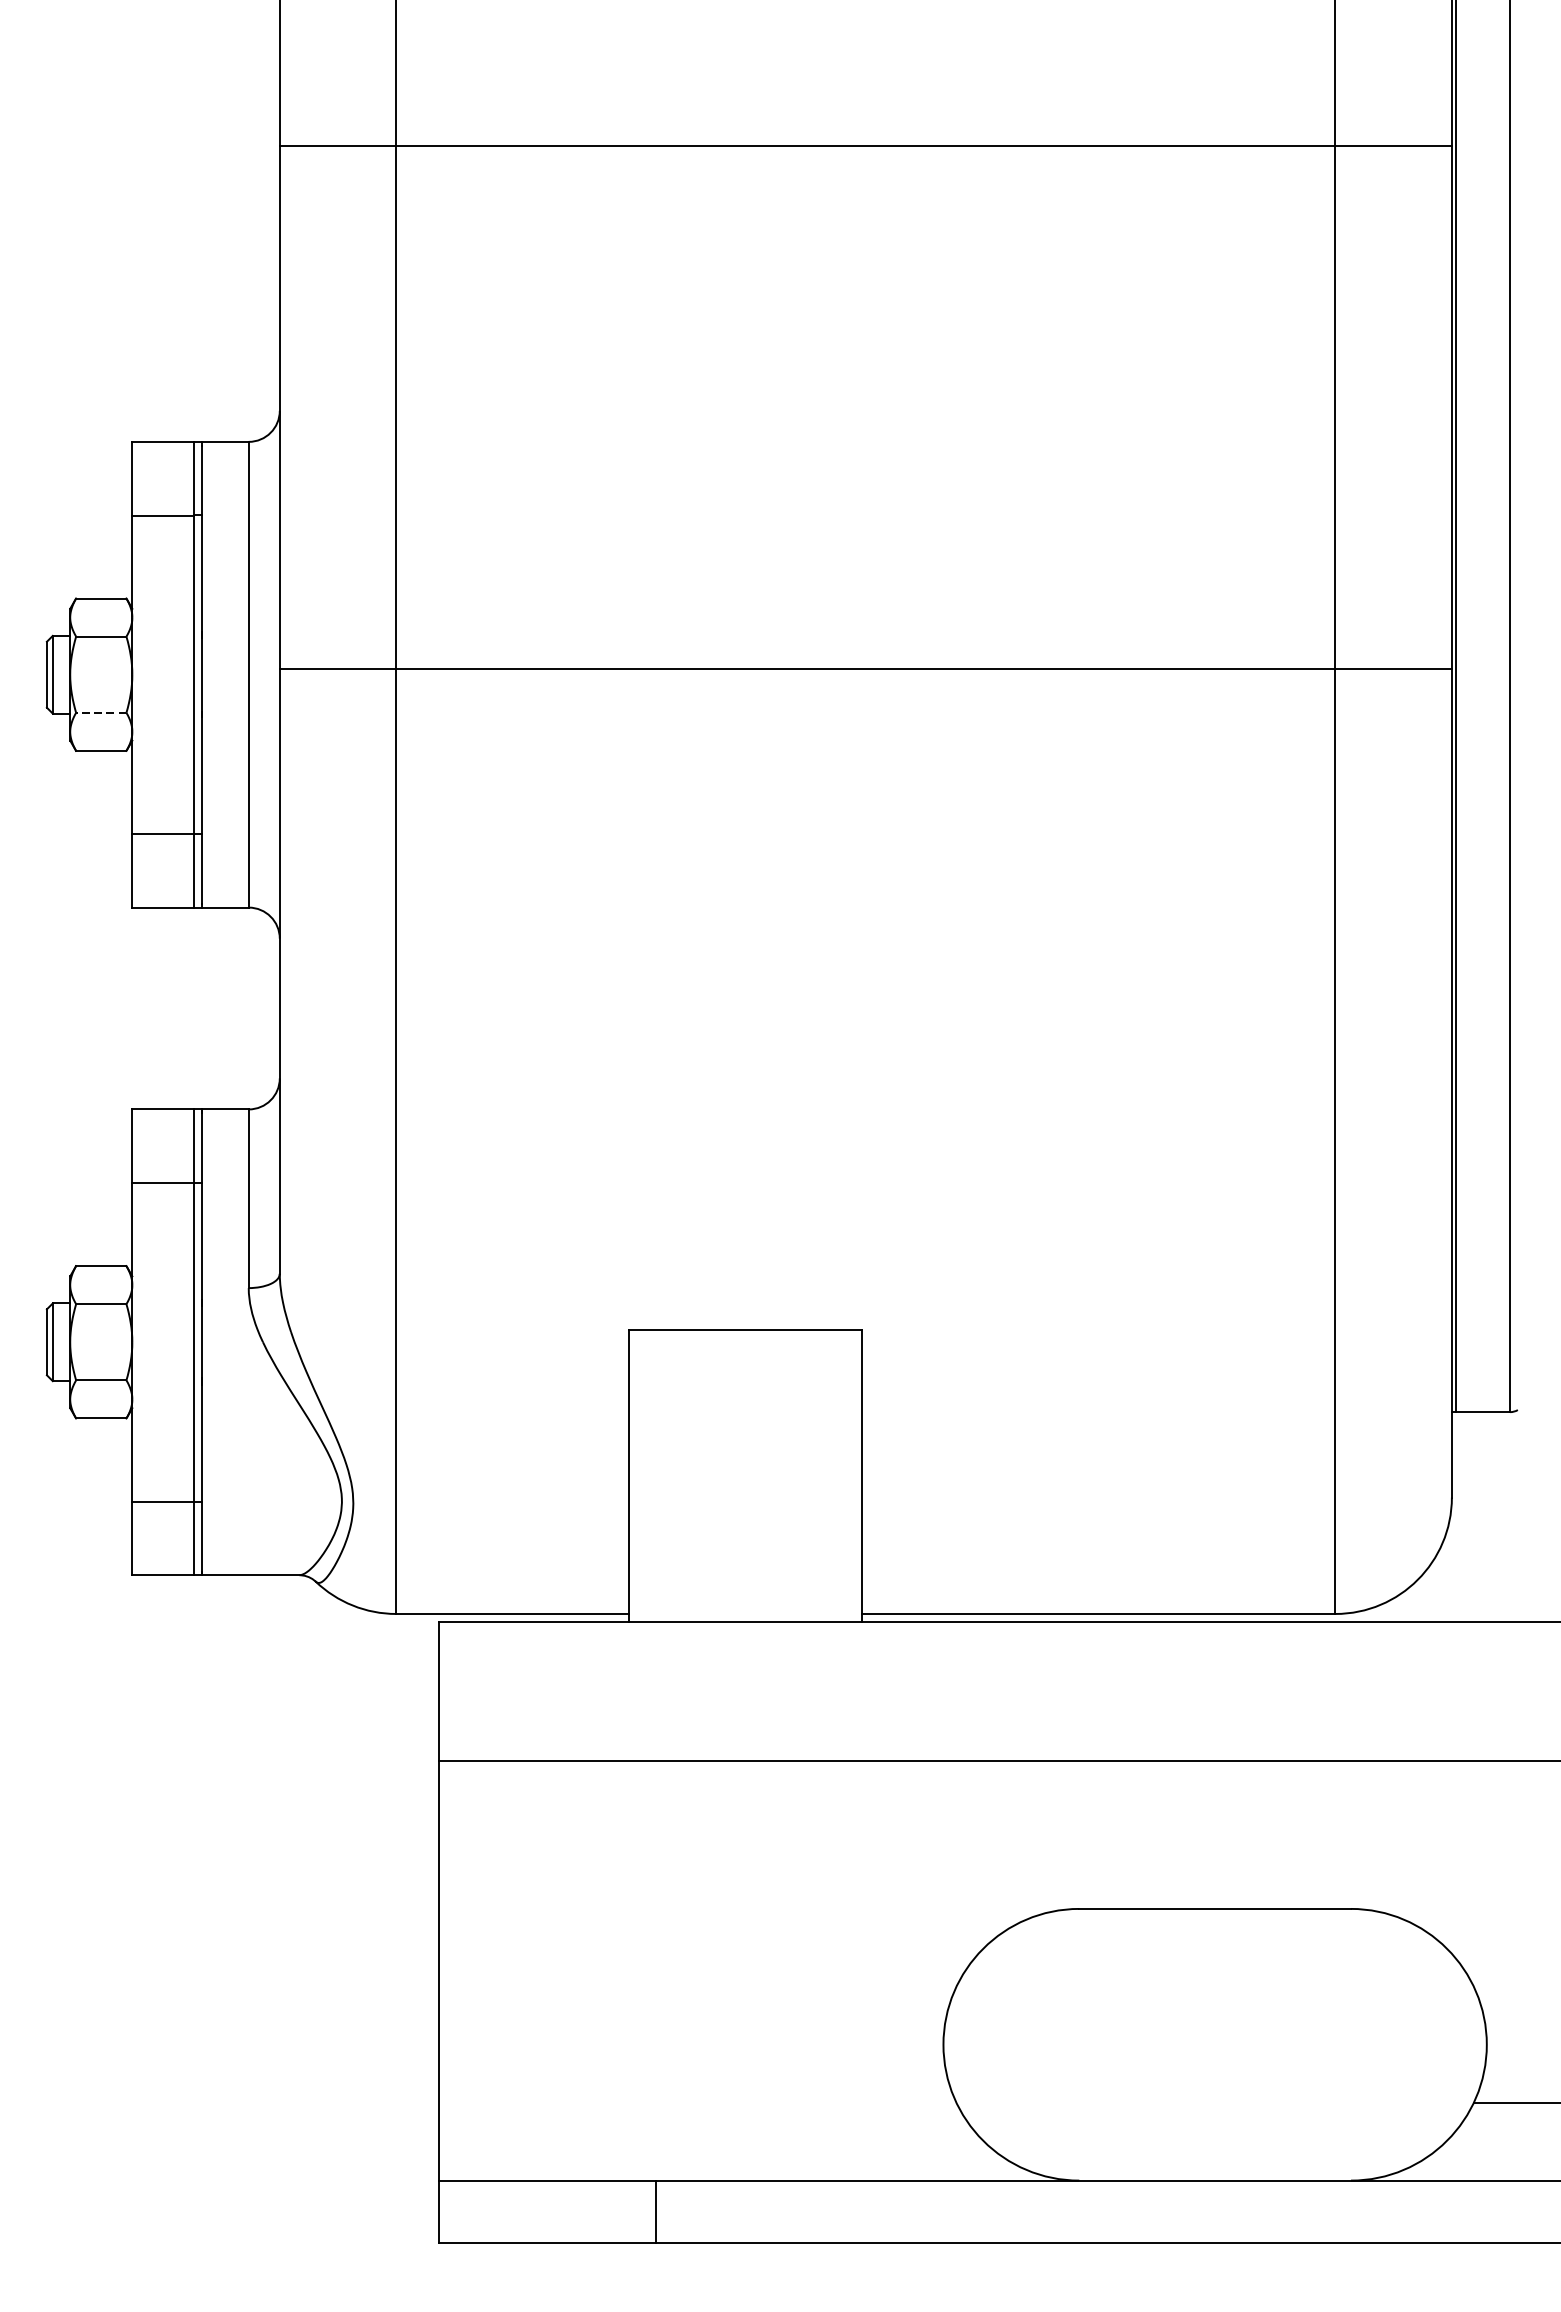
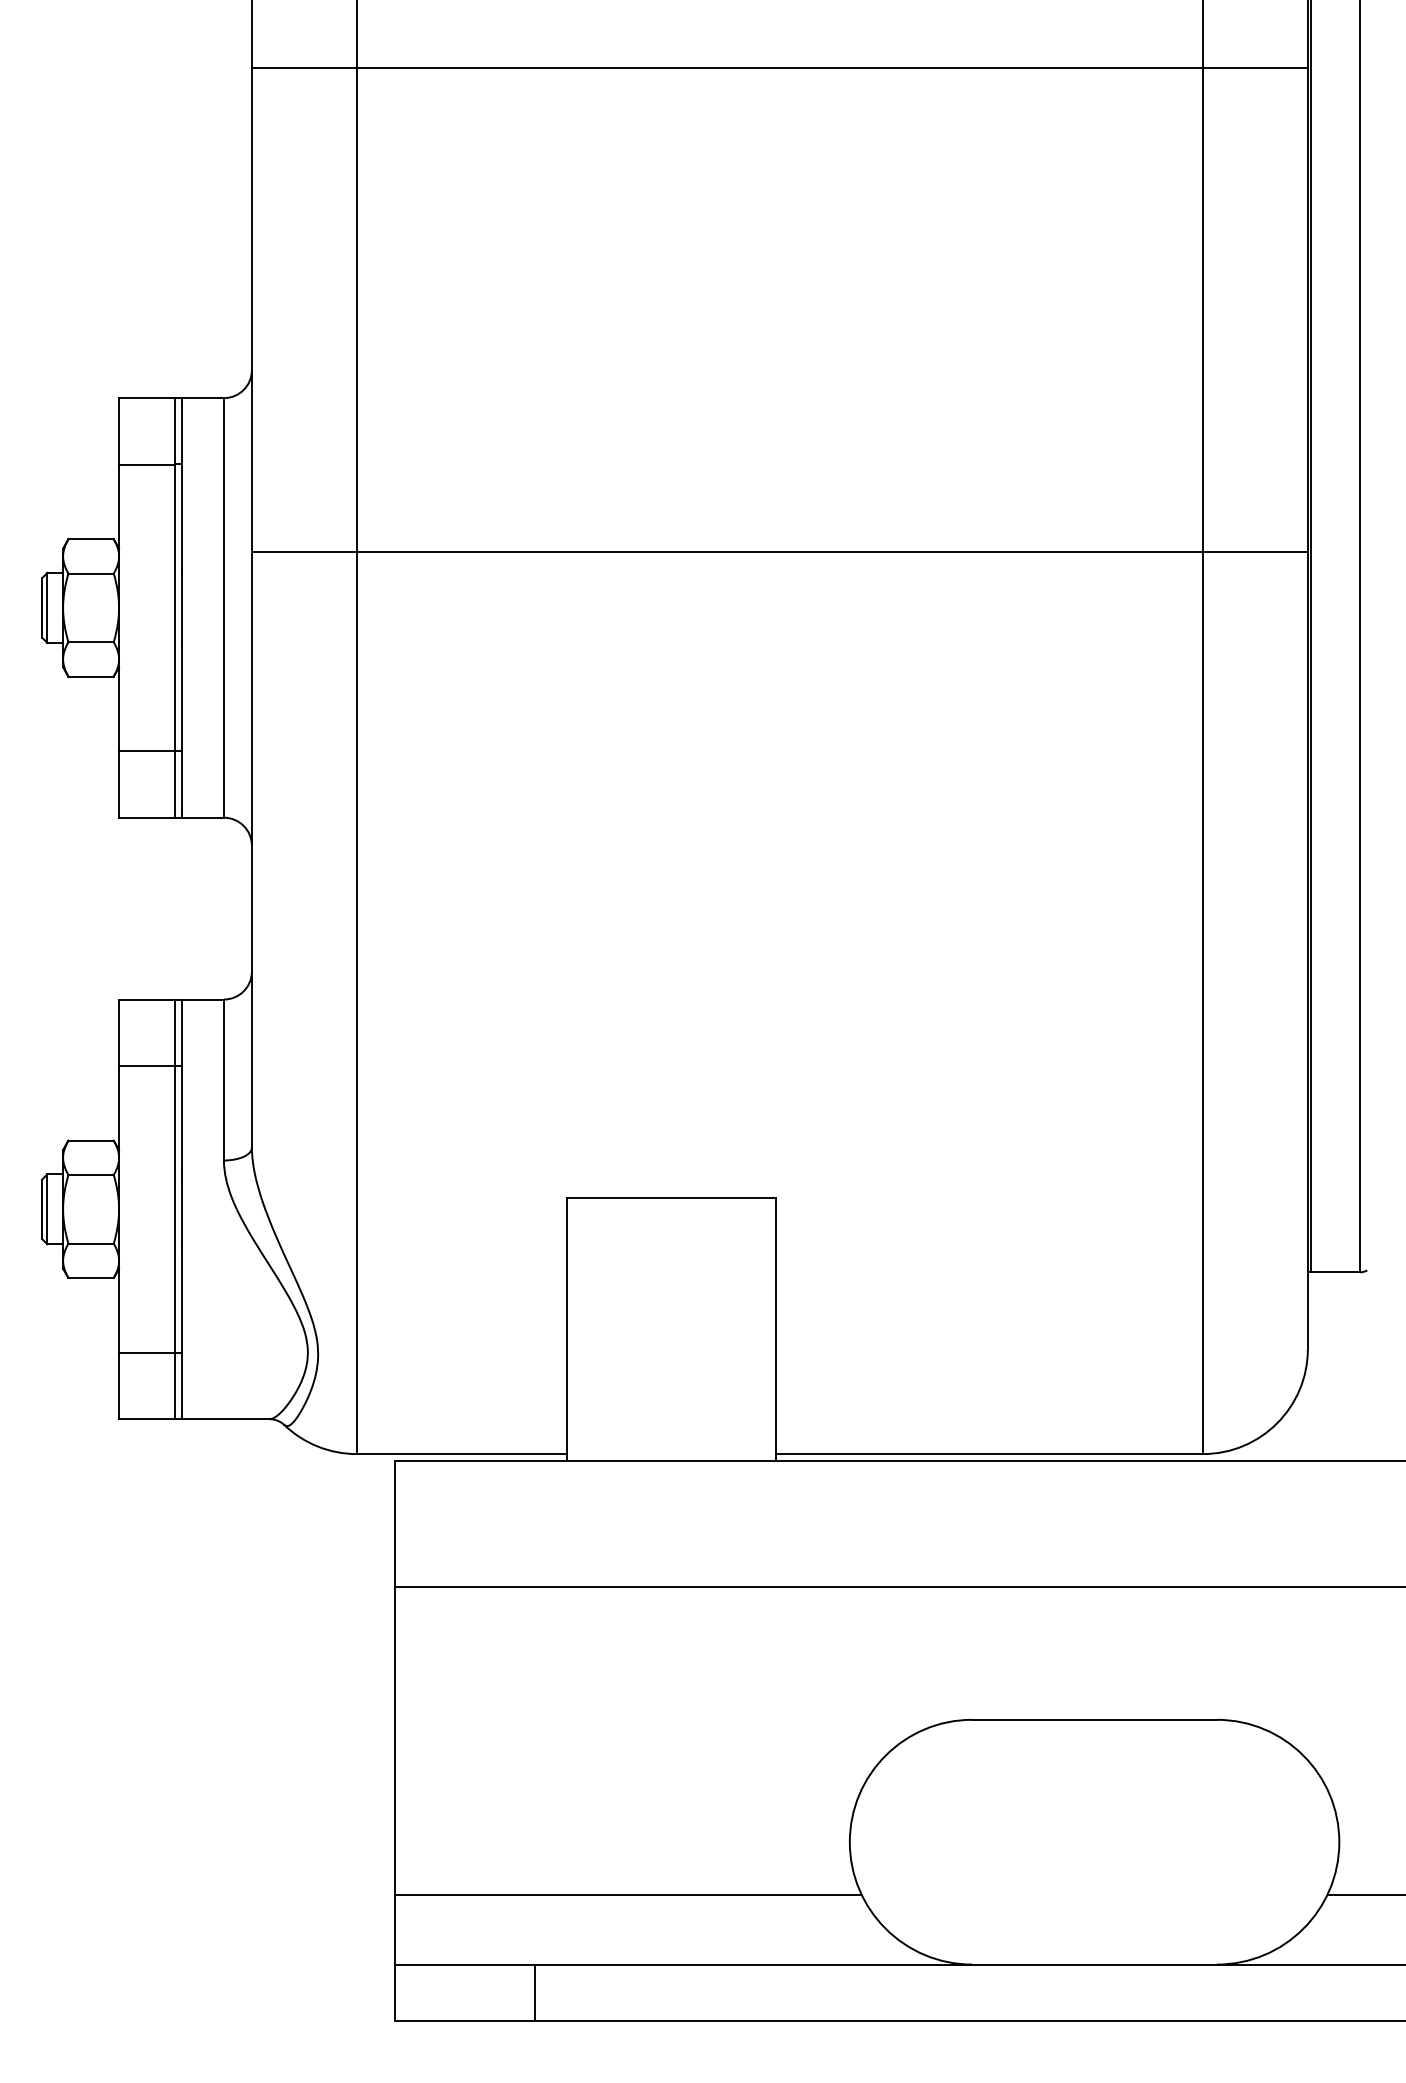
line: (865, 145) -> (779, 67), moved
line: (865, 669) -> (779, 552), moved
line: (101, 713) -> (91, 642), dashed -> solid
line: (697, 2102) -> (628, 1894), added
line: (656, 2211) -> (535, 1992), moved

